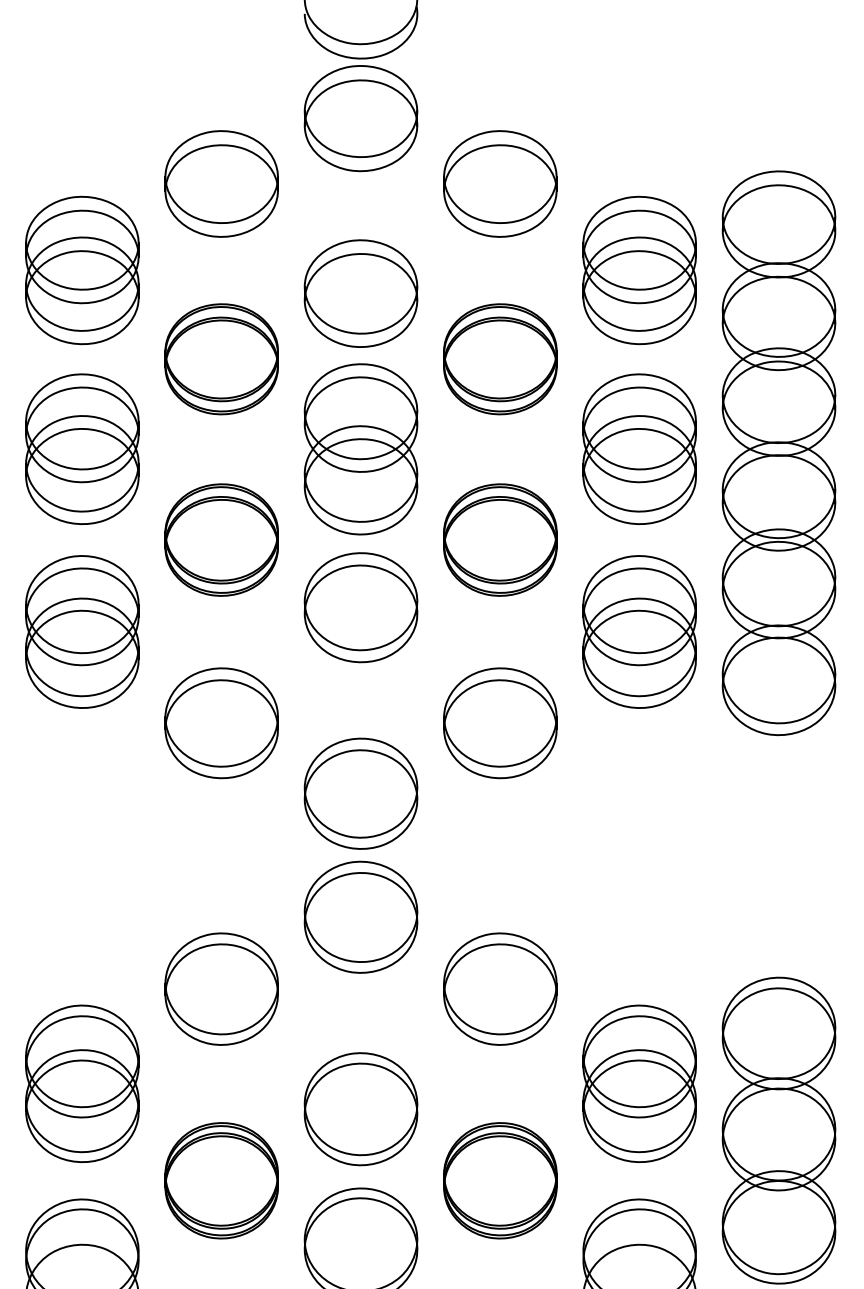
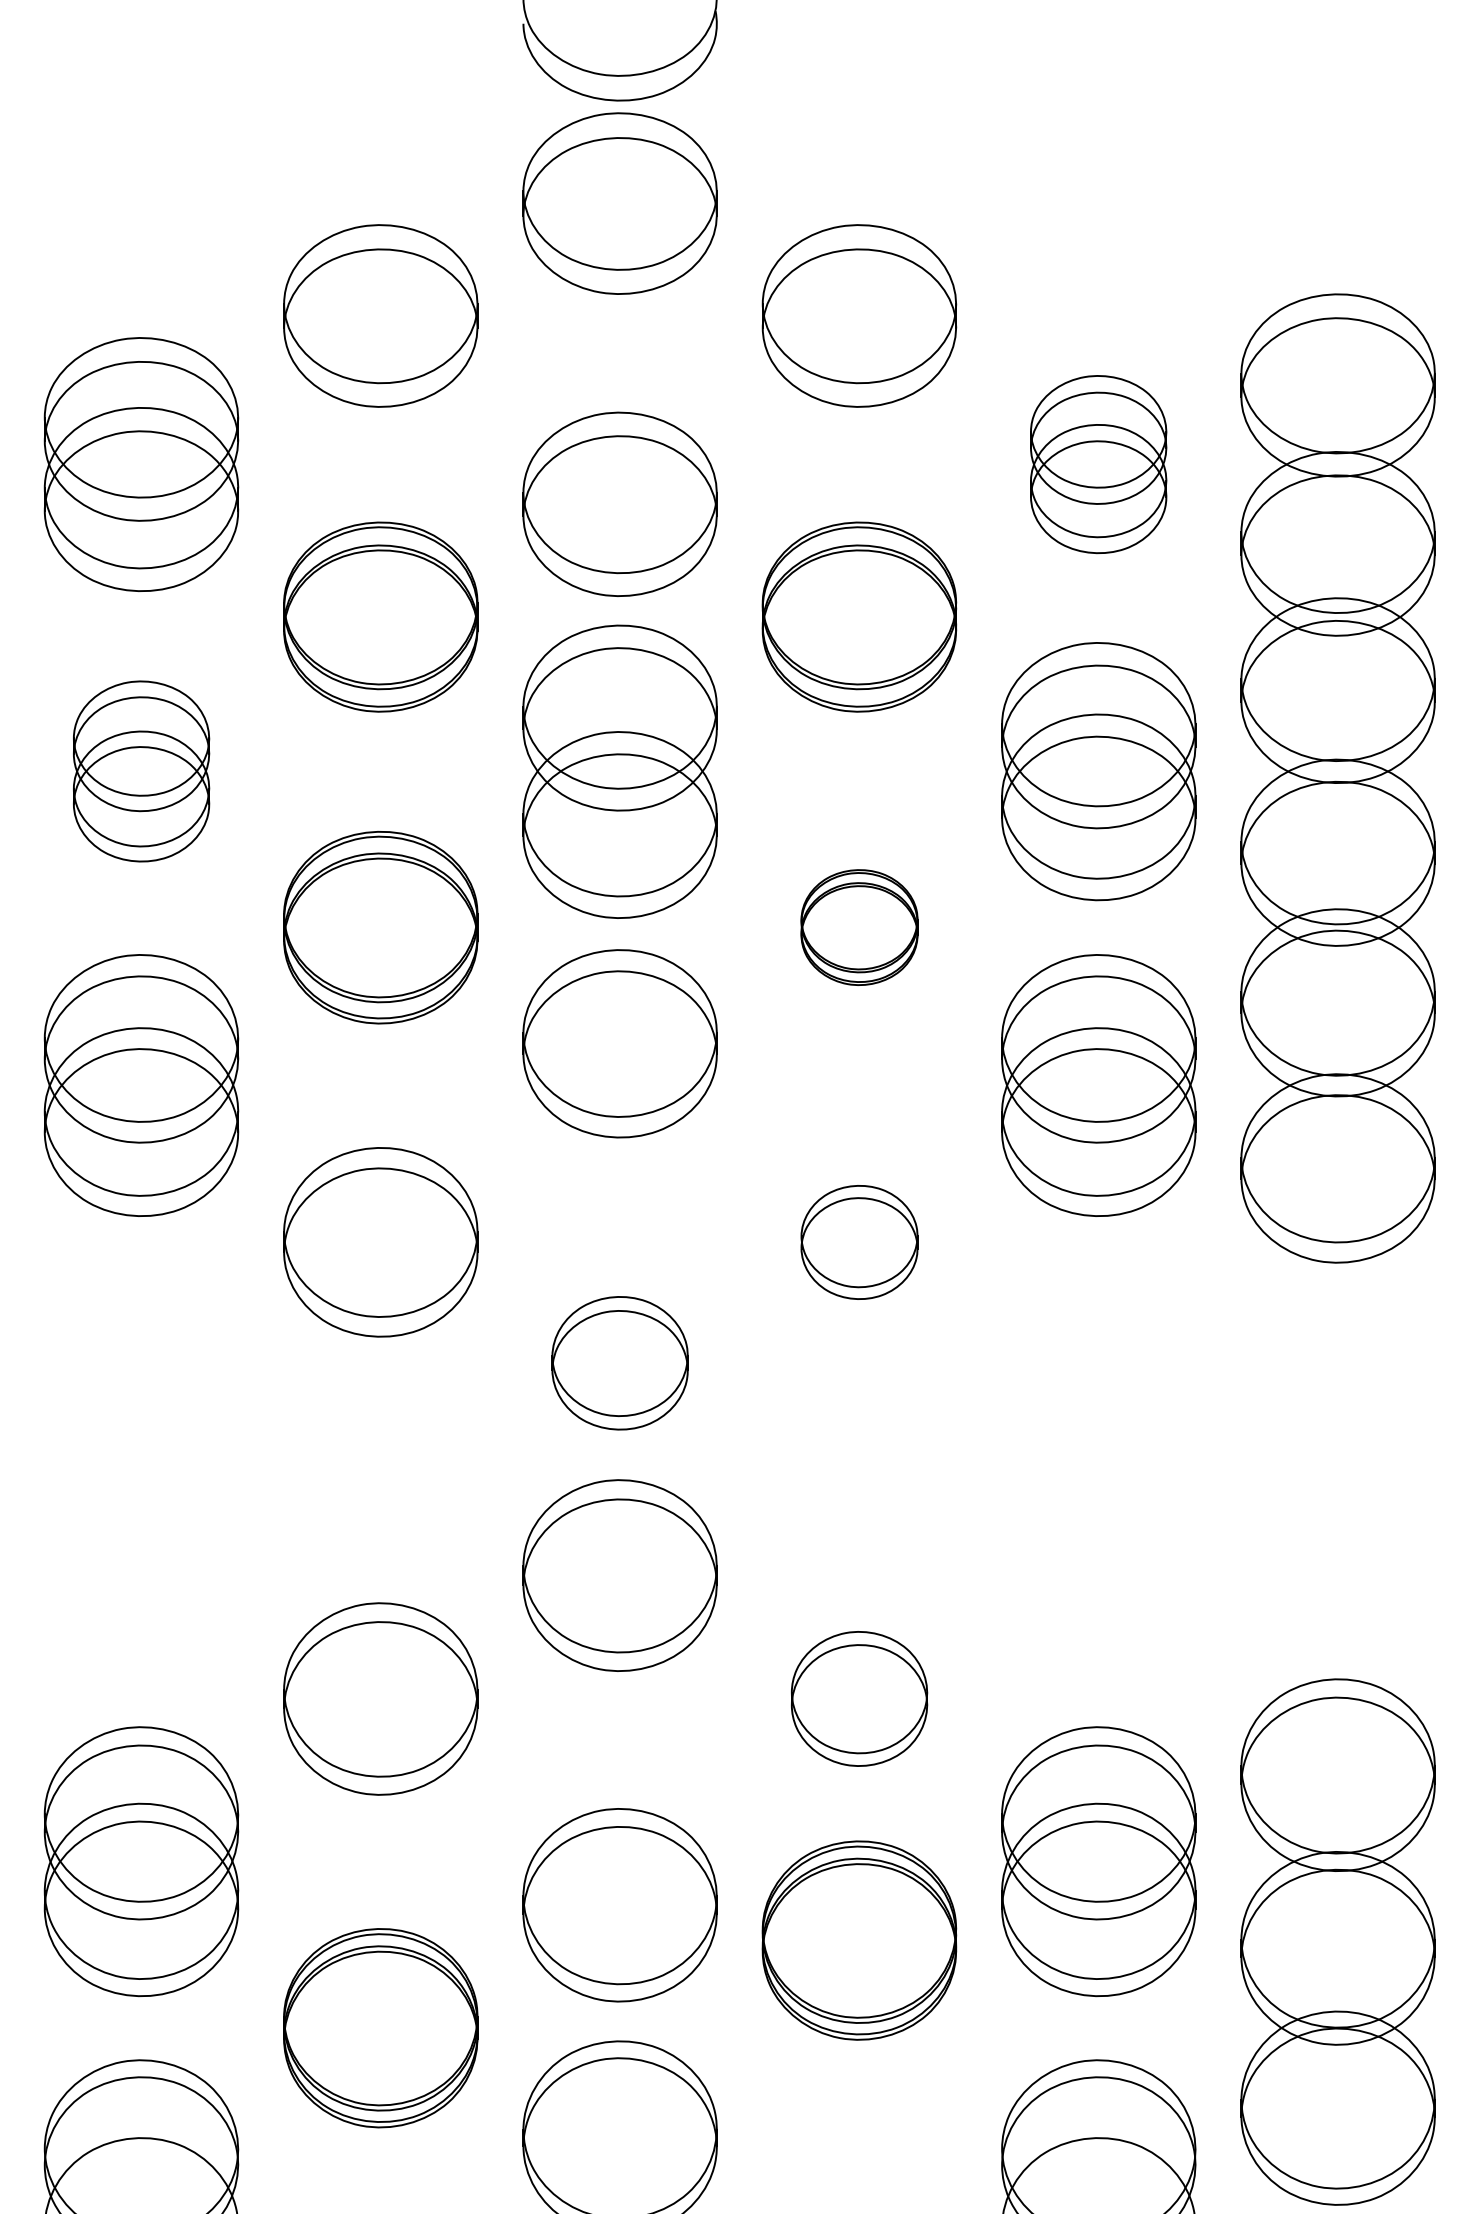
part: (639, 270) -> (1098, 464), size x0.7
part: (82, 448) -> (141, 770), size x0.7
part: (500, 539) -> (859, 926), size x0.6
part: (500, 723) -> (859, 1242), size x0.6
part: (360, 793) -> (619, 1362), size x0.7
part: (500, 988) -> (859, 1697), size x0.7
part: (500, 1180) -> (859, 1940), moved

